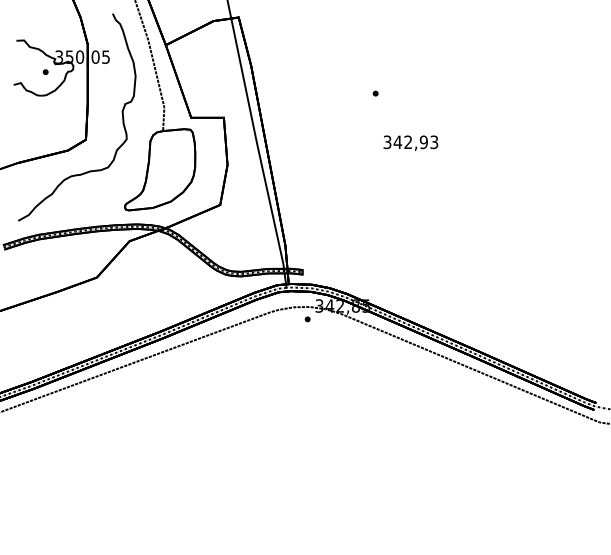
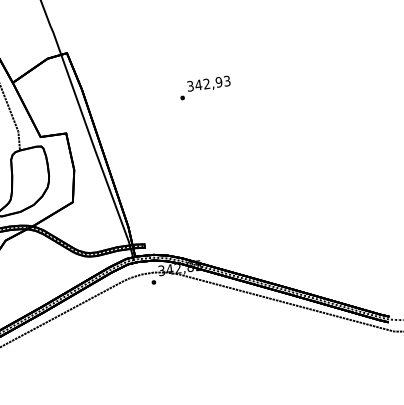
text: (410, 142) -> (208, 83), moved

